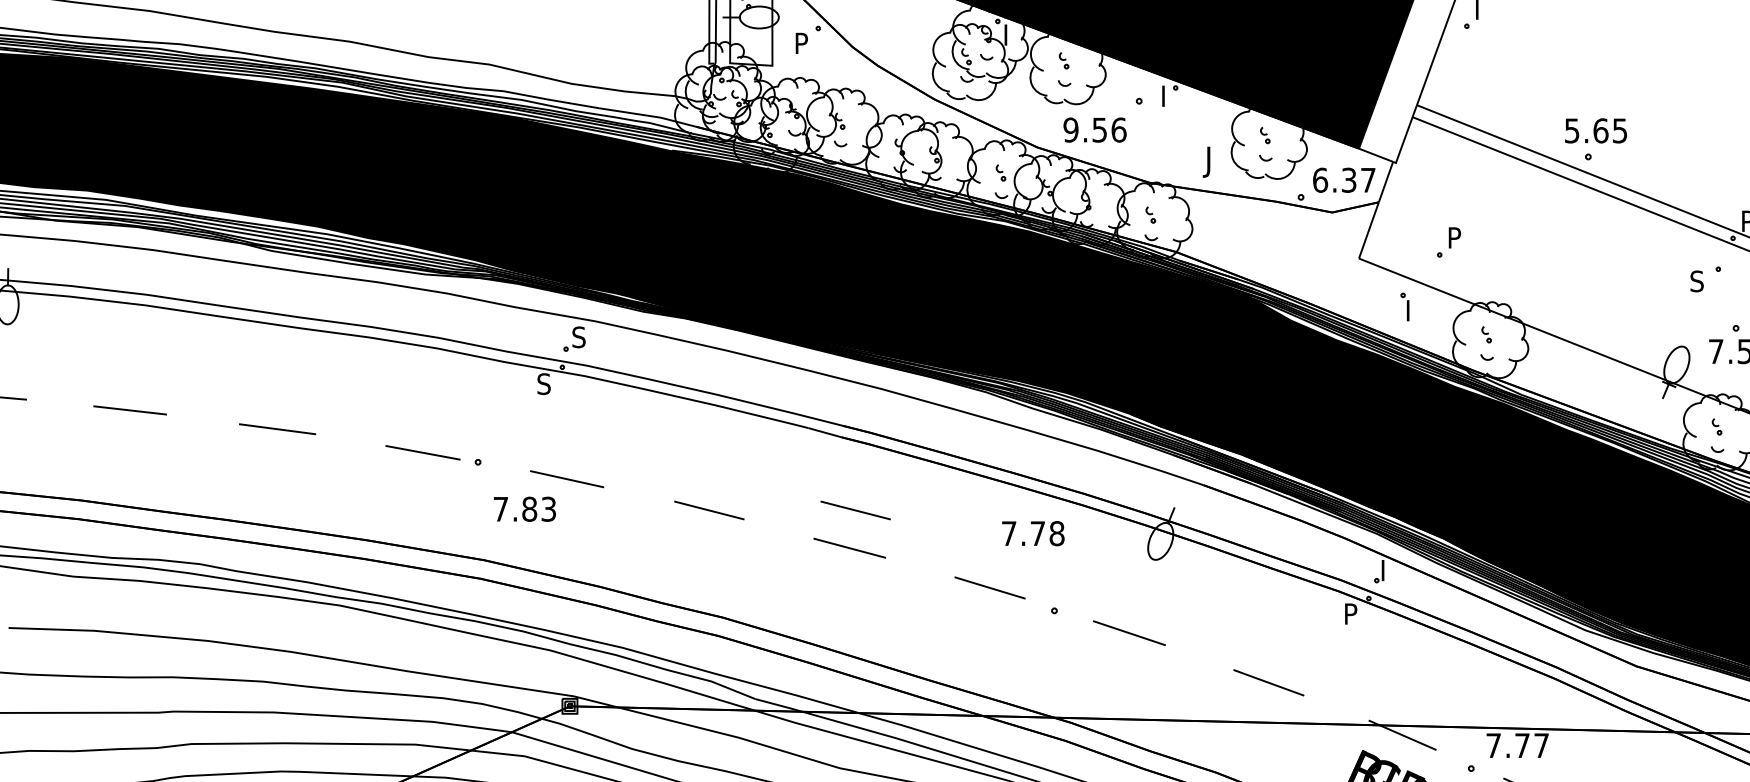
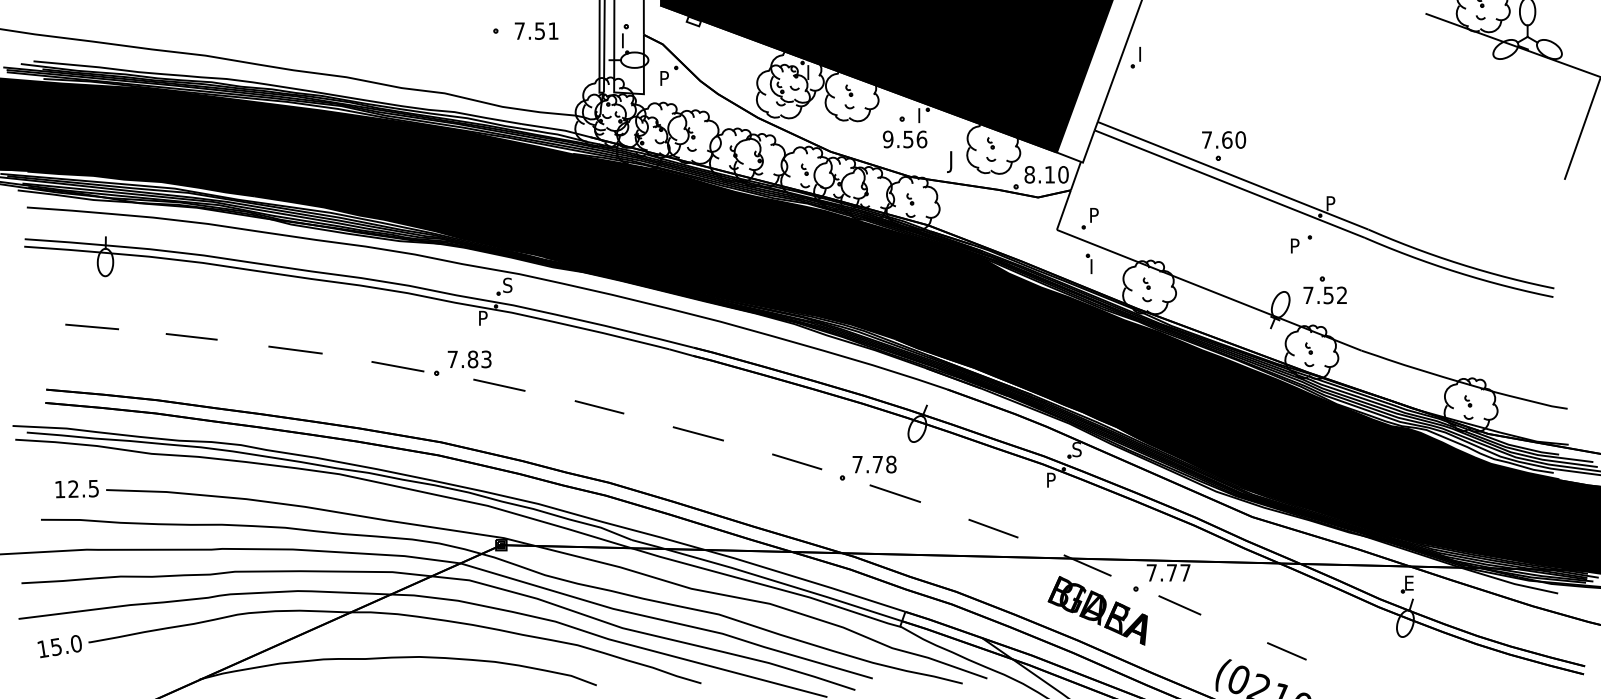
text: (1094, 130) -> (904, 139), moved
text: (1597, 130) -> (1224, 139), 5.65 -> 7.60
text: (1344, 179) -> (1046, 174), 6.37 -> 8.10
part: (1447, 242) -> (1089, 218), moved
text: (1696, 280) -> (1294, 245), S -> P
text: (543, 382) -> (482, 317), S -> P
text: (524, 509) -> (469, 359), moved
line: (855, 510) -> (702, 407), removed
text: (1033, 533) -> (874, 464), moved
text: (1386, 570) -> (1076, 449), I -> S

